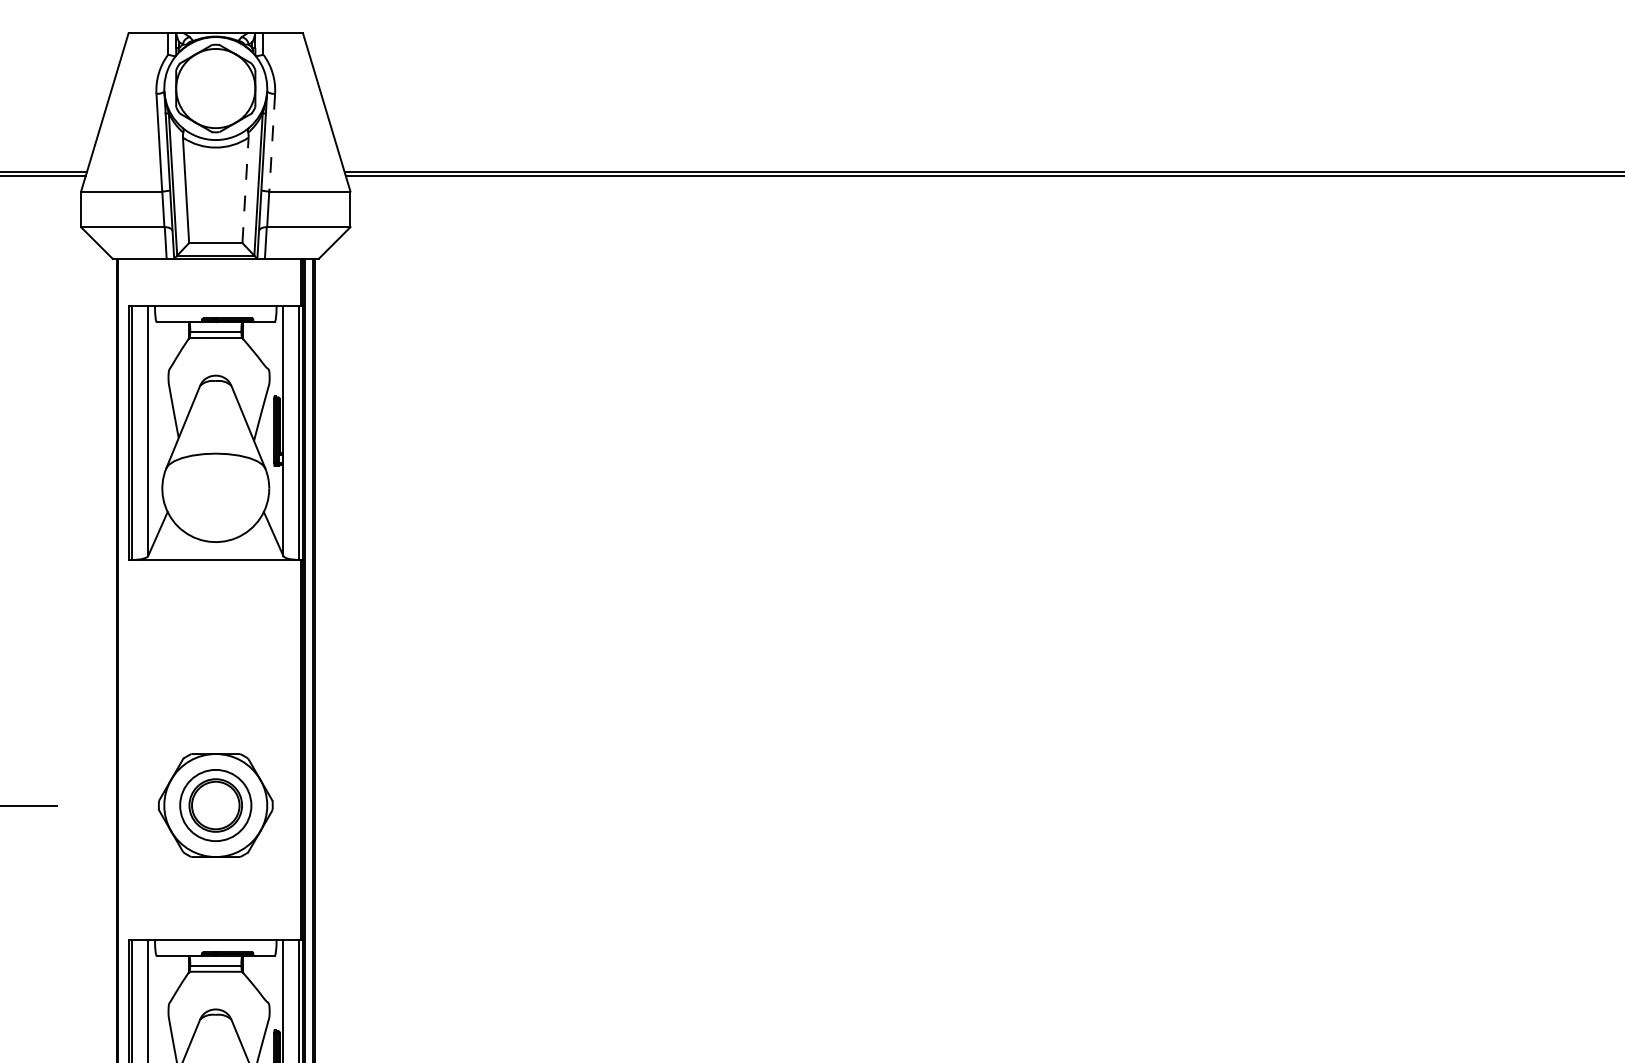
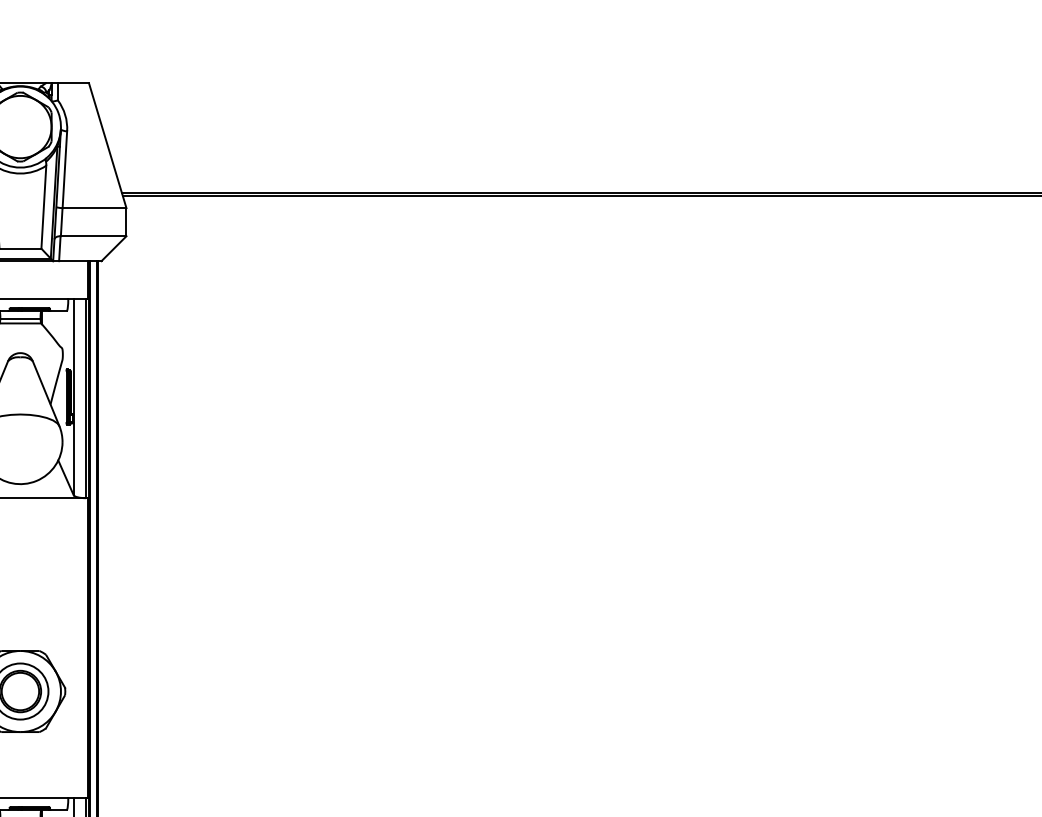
line: (272, 142) -> (65, 169), dashed -> solid
line: (245, 190) -> (43, 207), dashed -> solid

